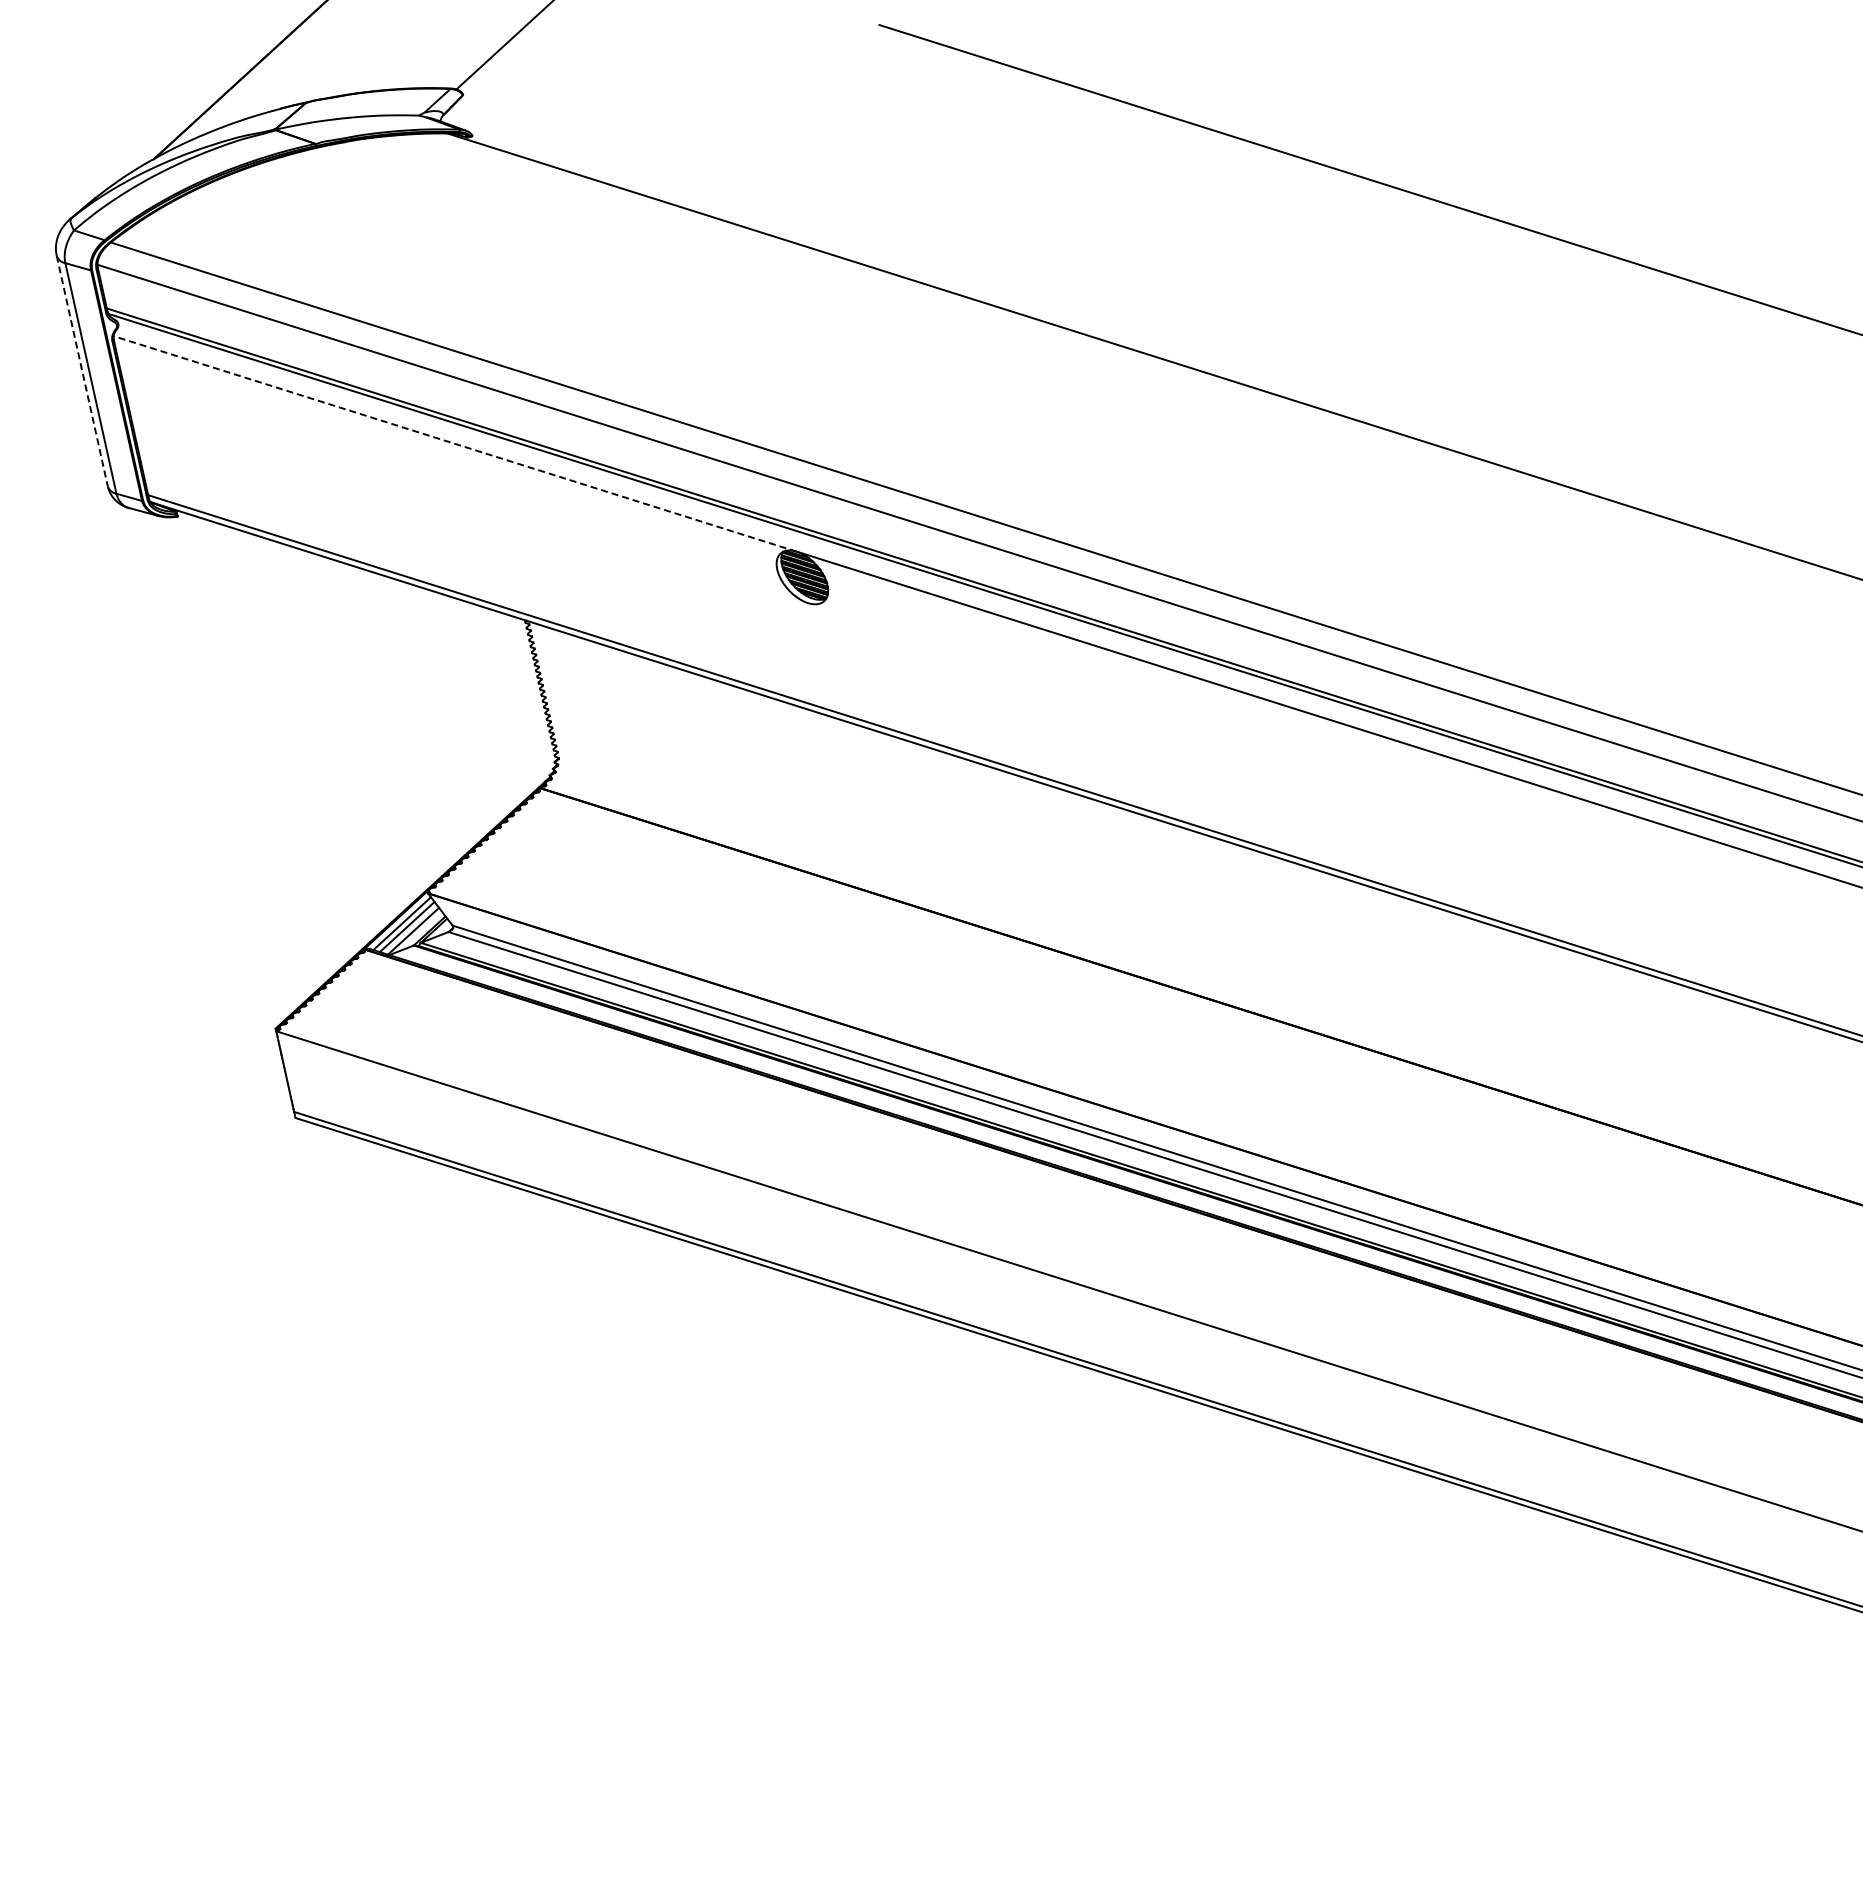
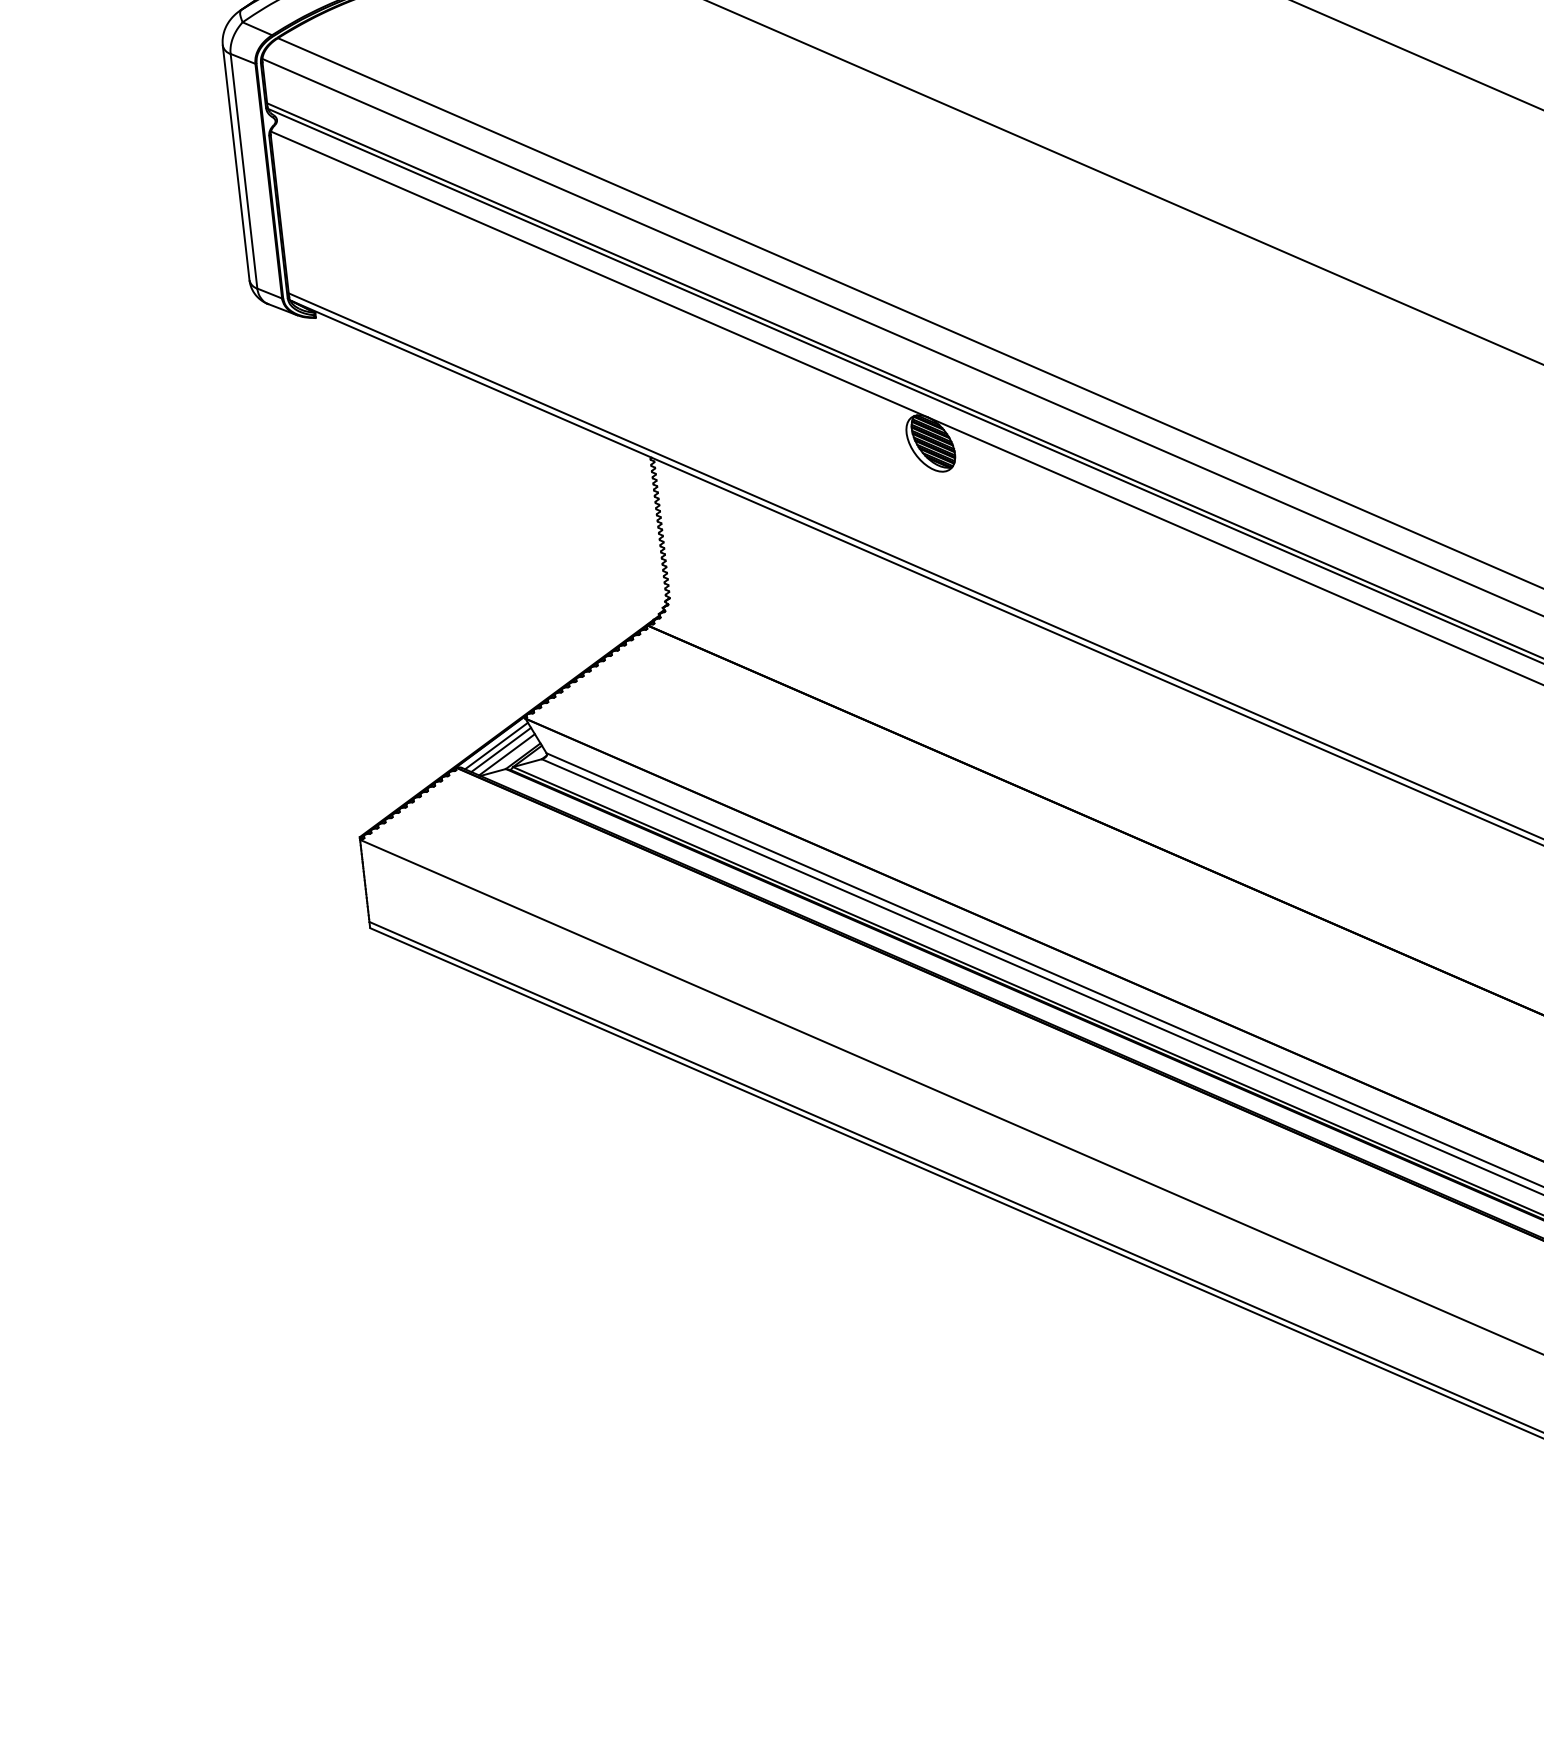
line: (82, 371) -> (236, 163), dashed -> solid
line: (454, 443) -> (598, 273), dashed -> solid

